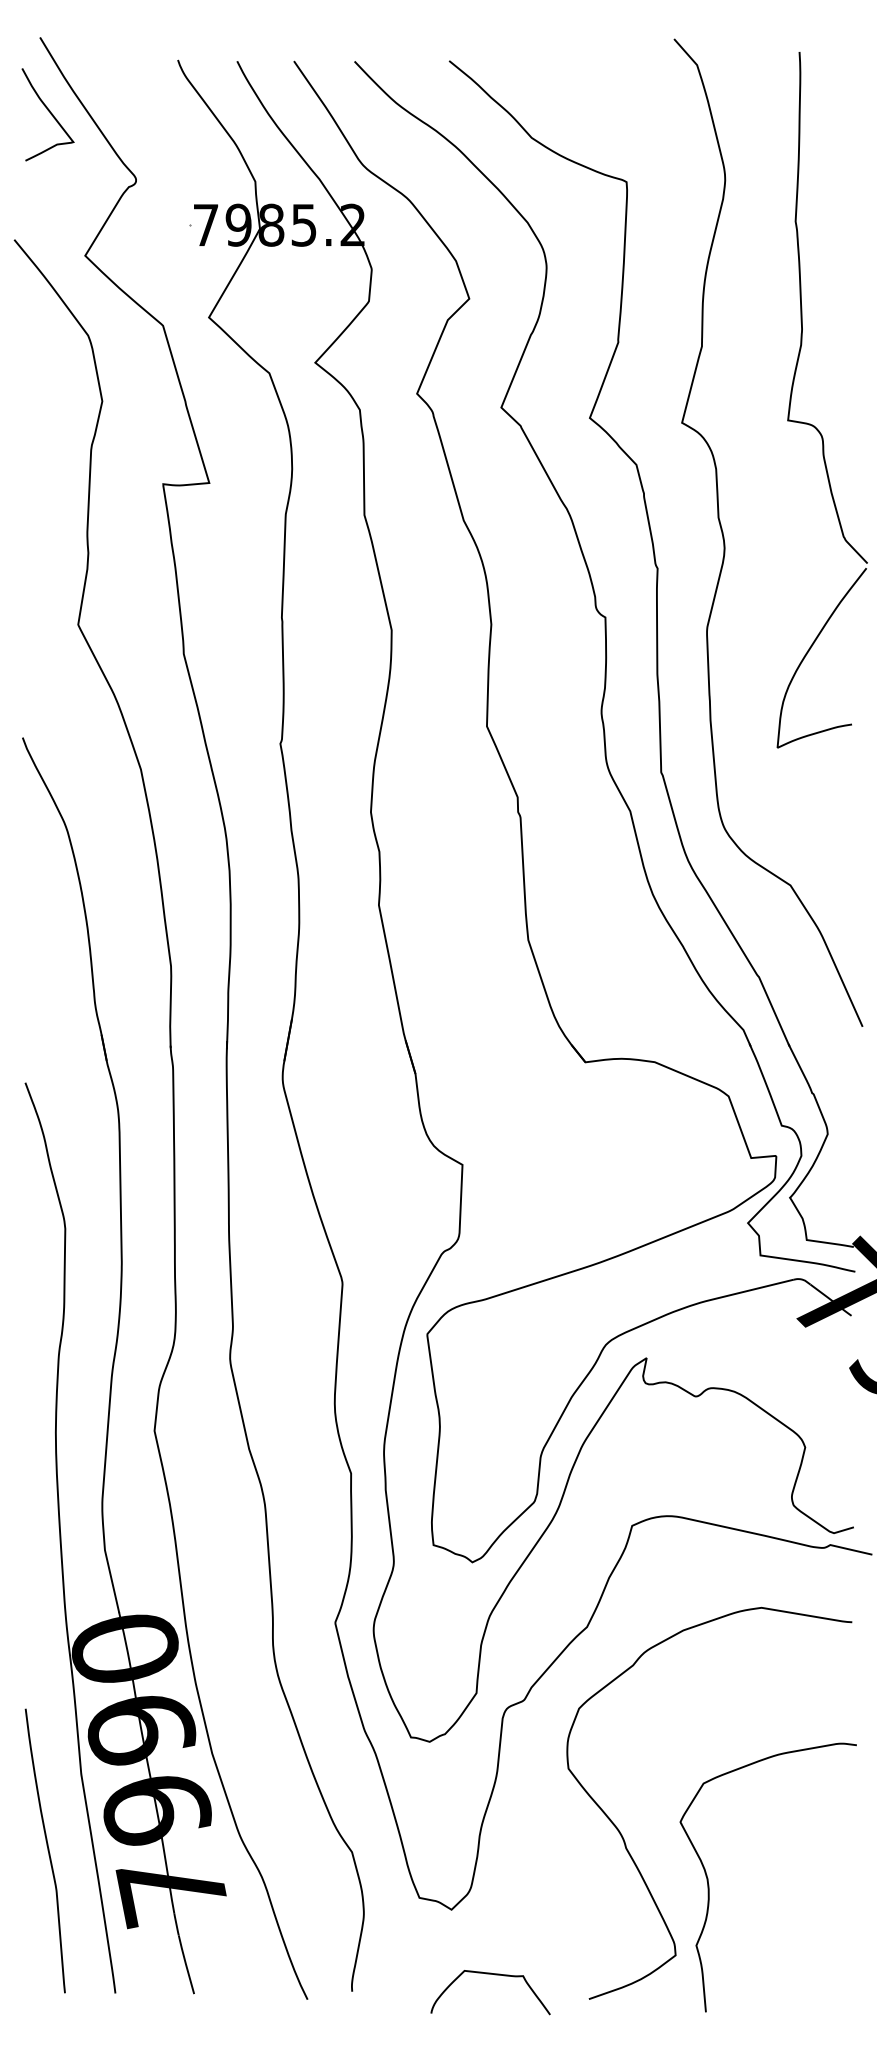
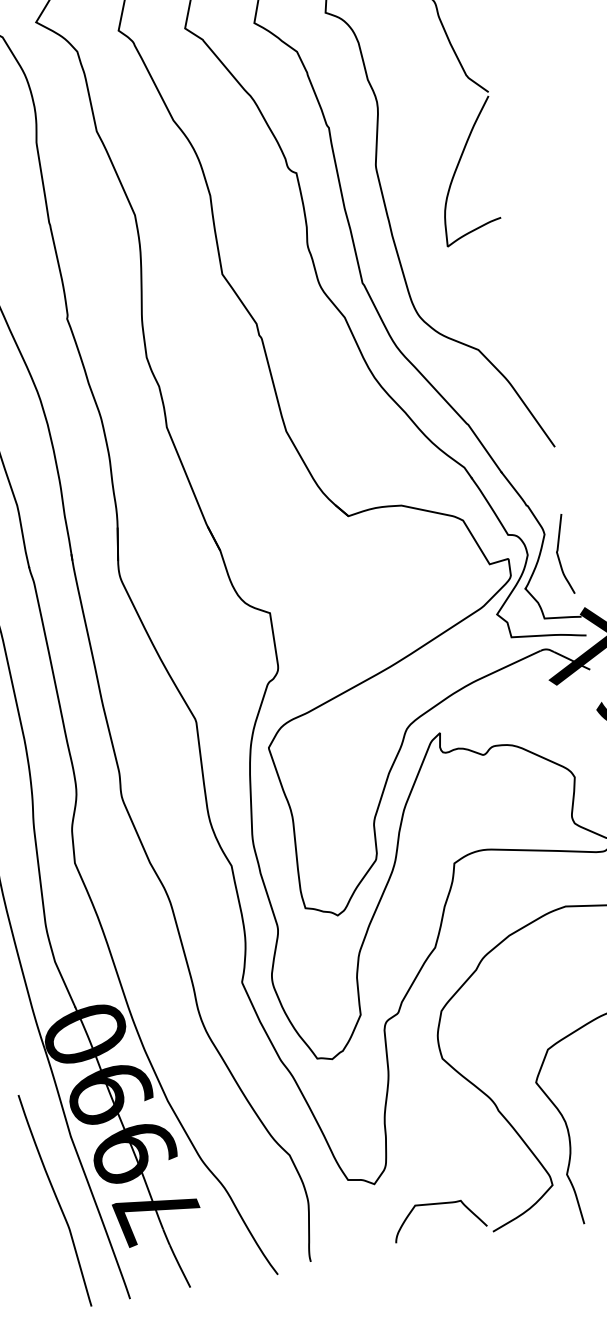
curve: (840, 1164) -> (558, 555), added
curve: (495, 1975) -> (439, 1204), moved

